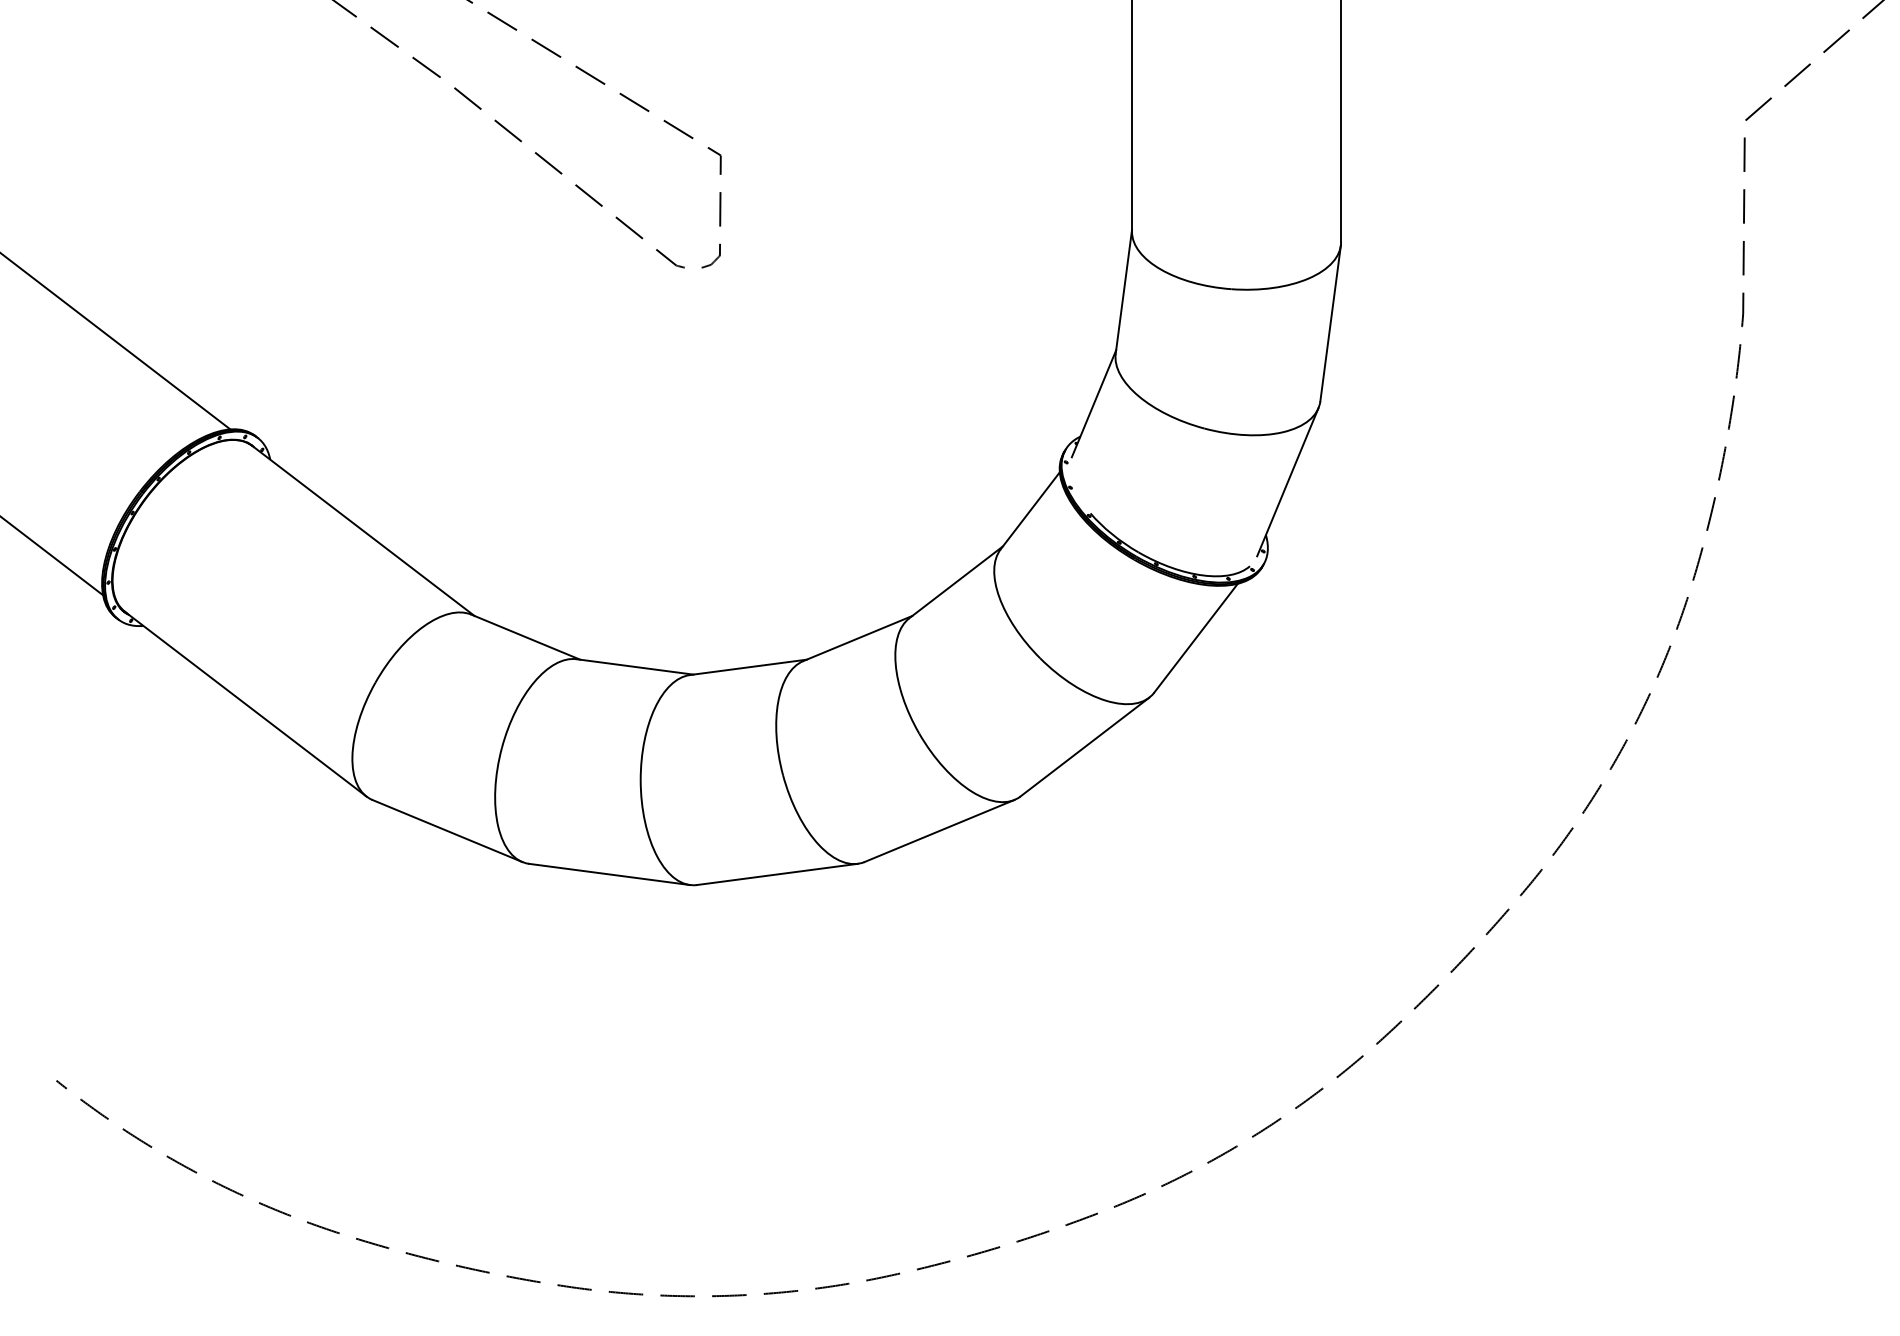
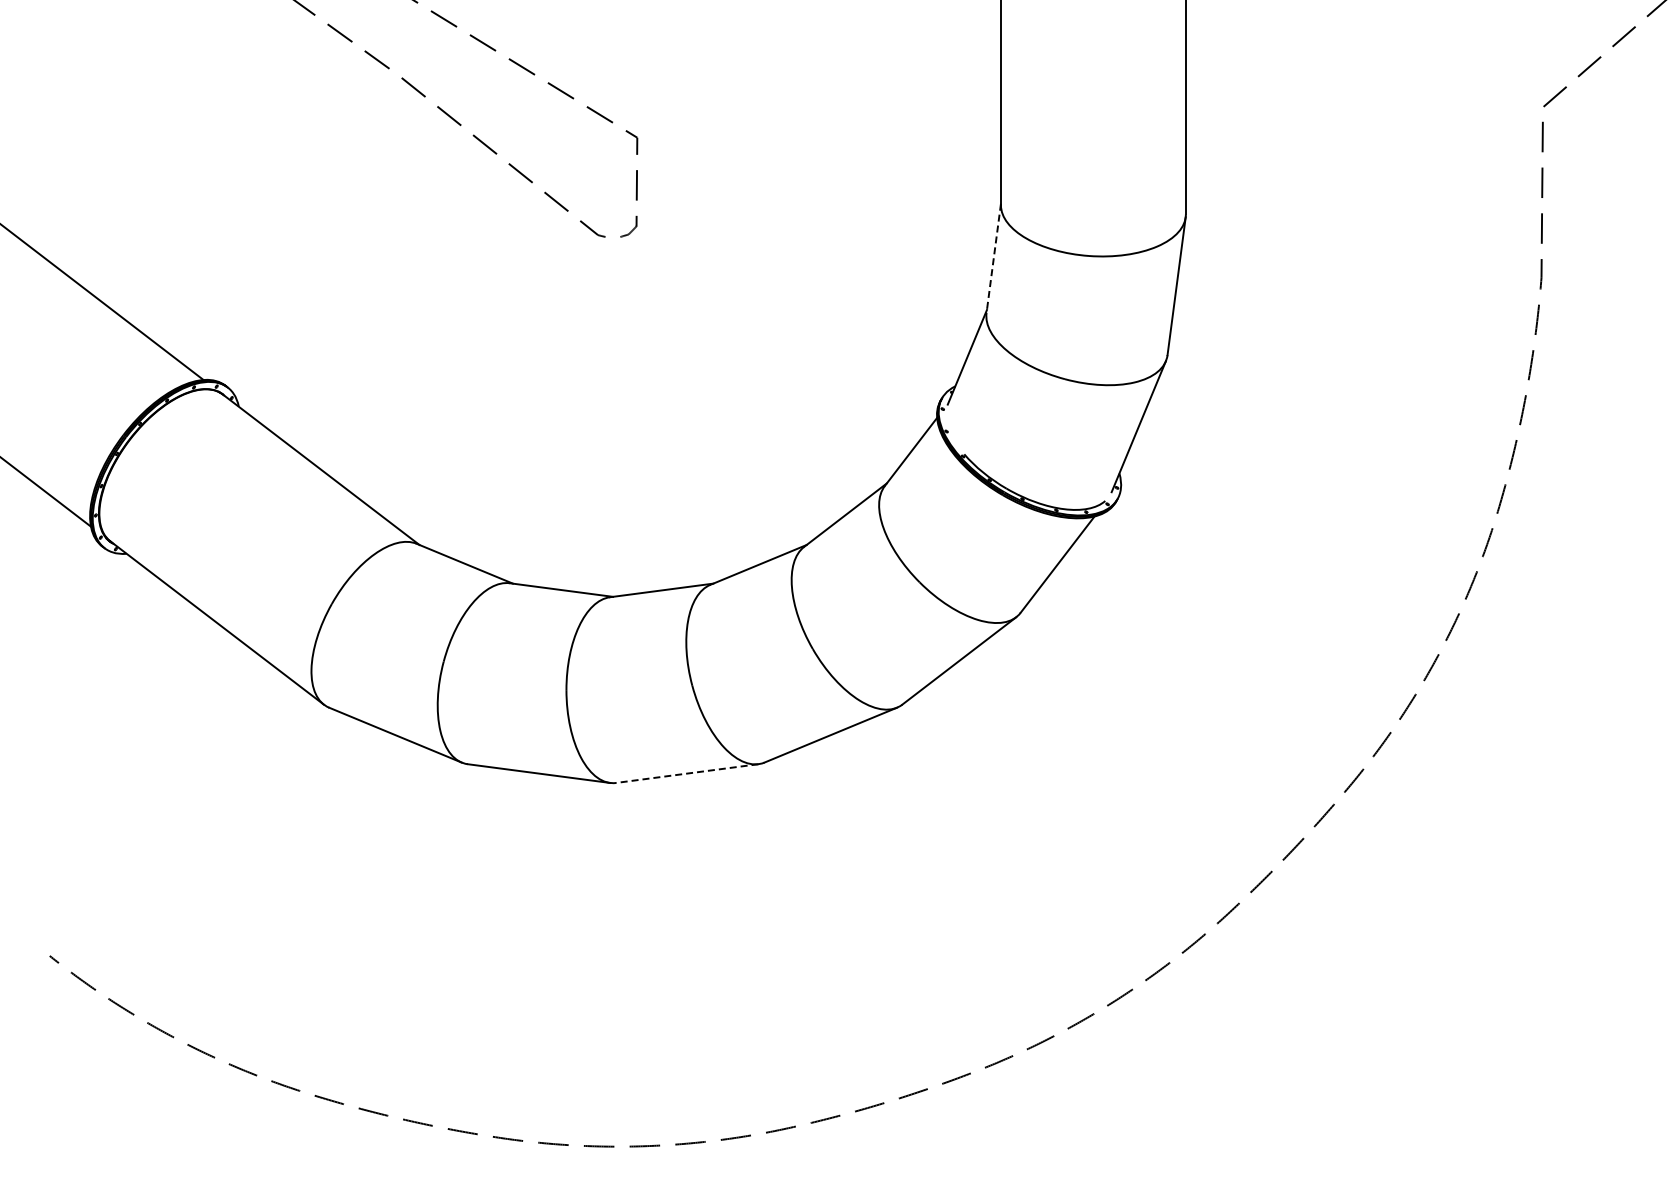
line: (1123, 292) -> (993, 258), solid -> dashed
line: (777, 874) -> (687, 773), solid -> dashed

